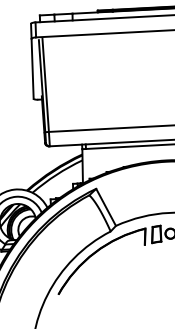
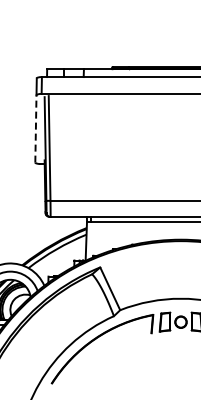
line: (32, 68) -> (35, 128), solid -> dashed

